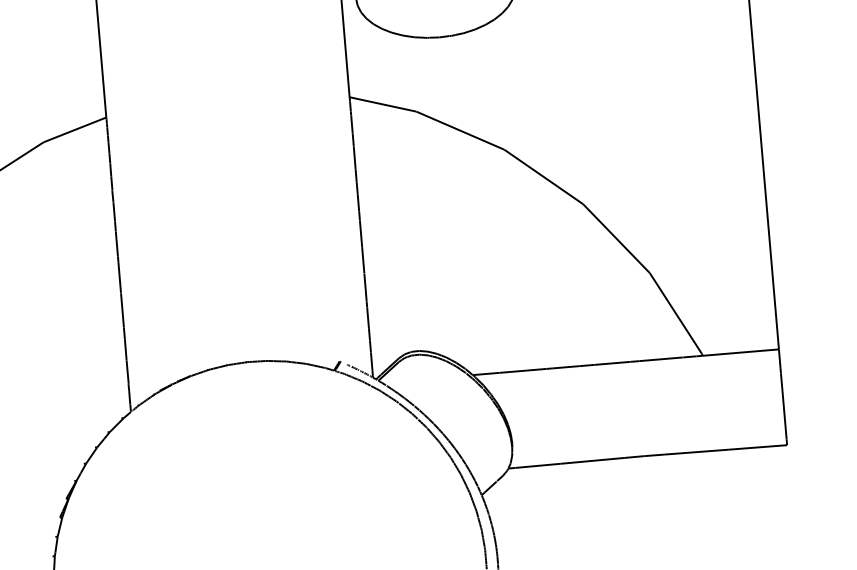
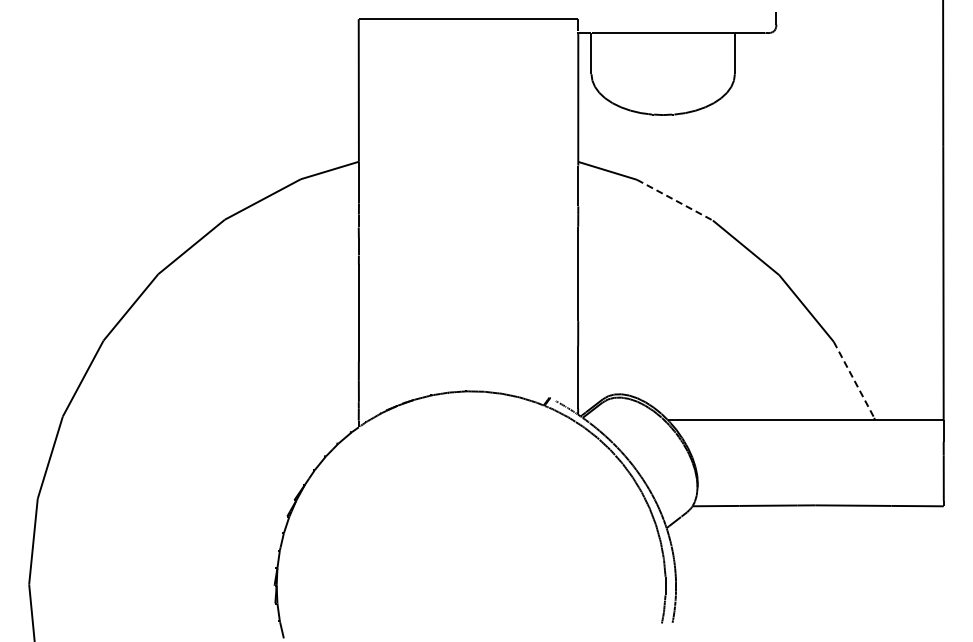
line: (461, 131) -> (675, 200), solid -> dashed
line: (676, 313) -> (854, 380), solid -> dashed

